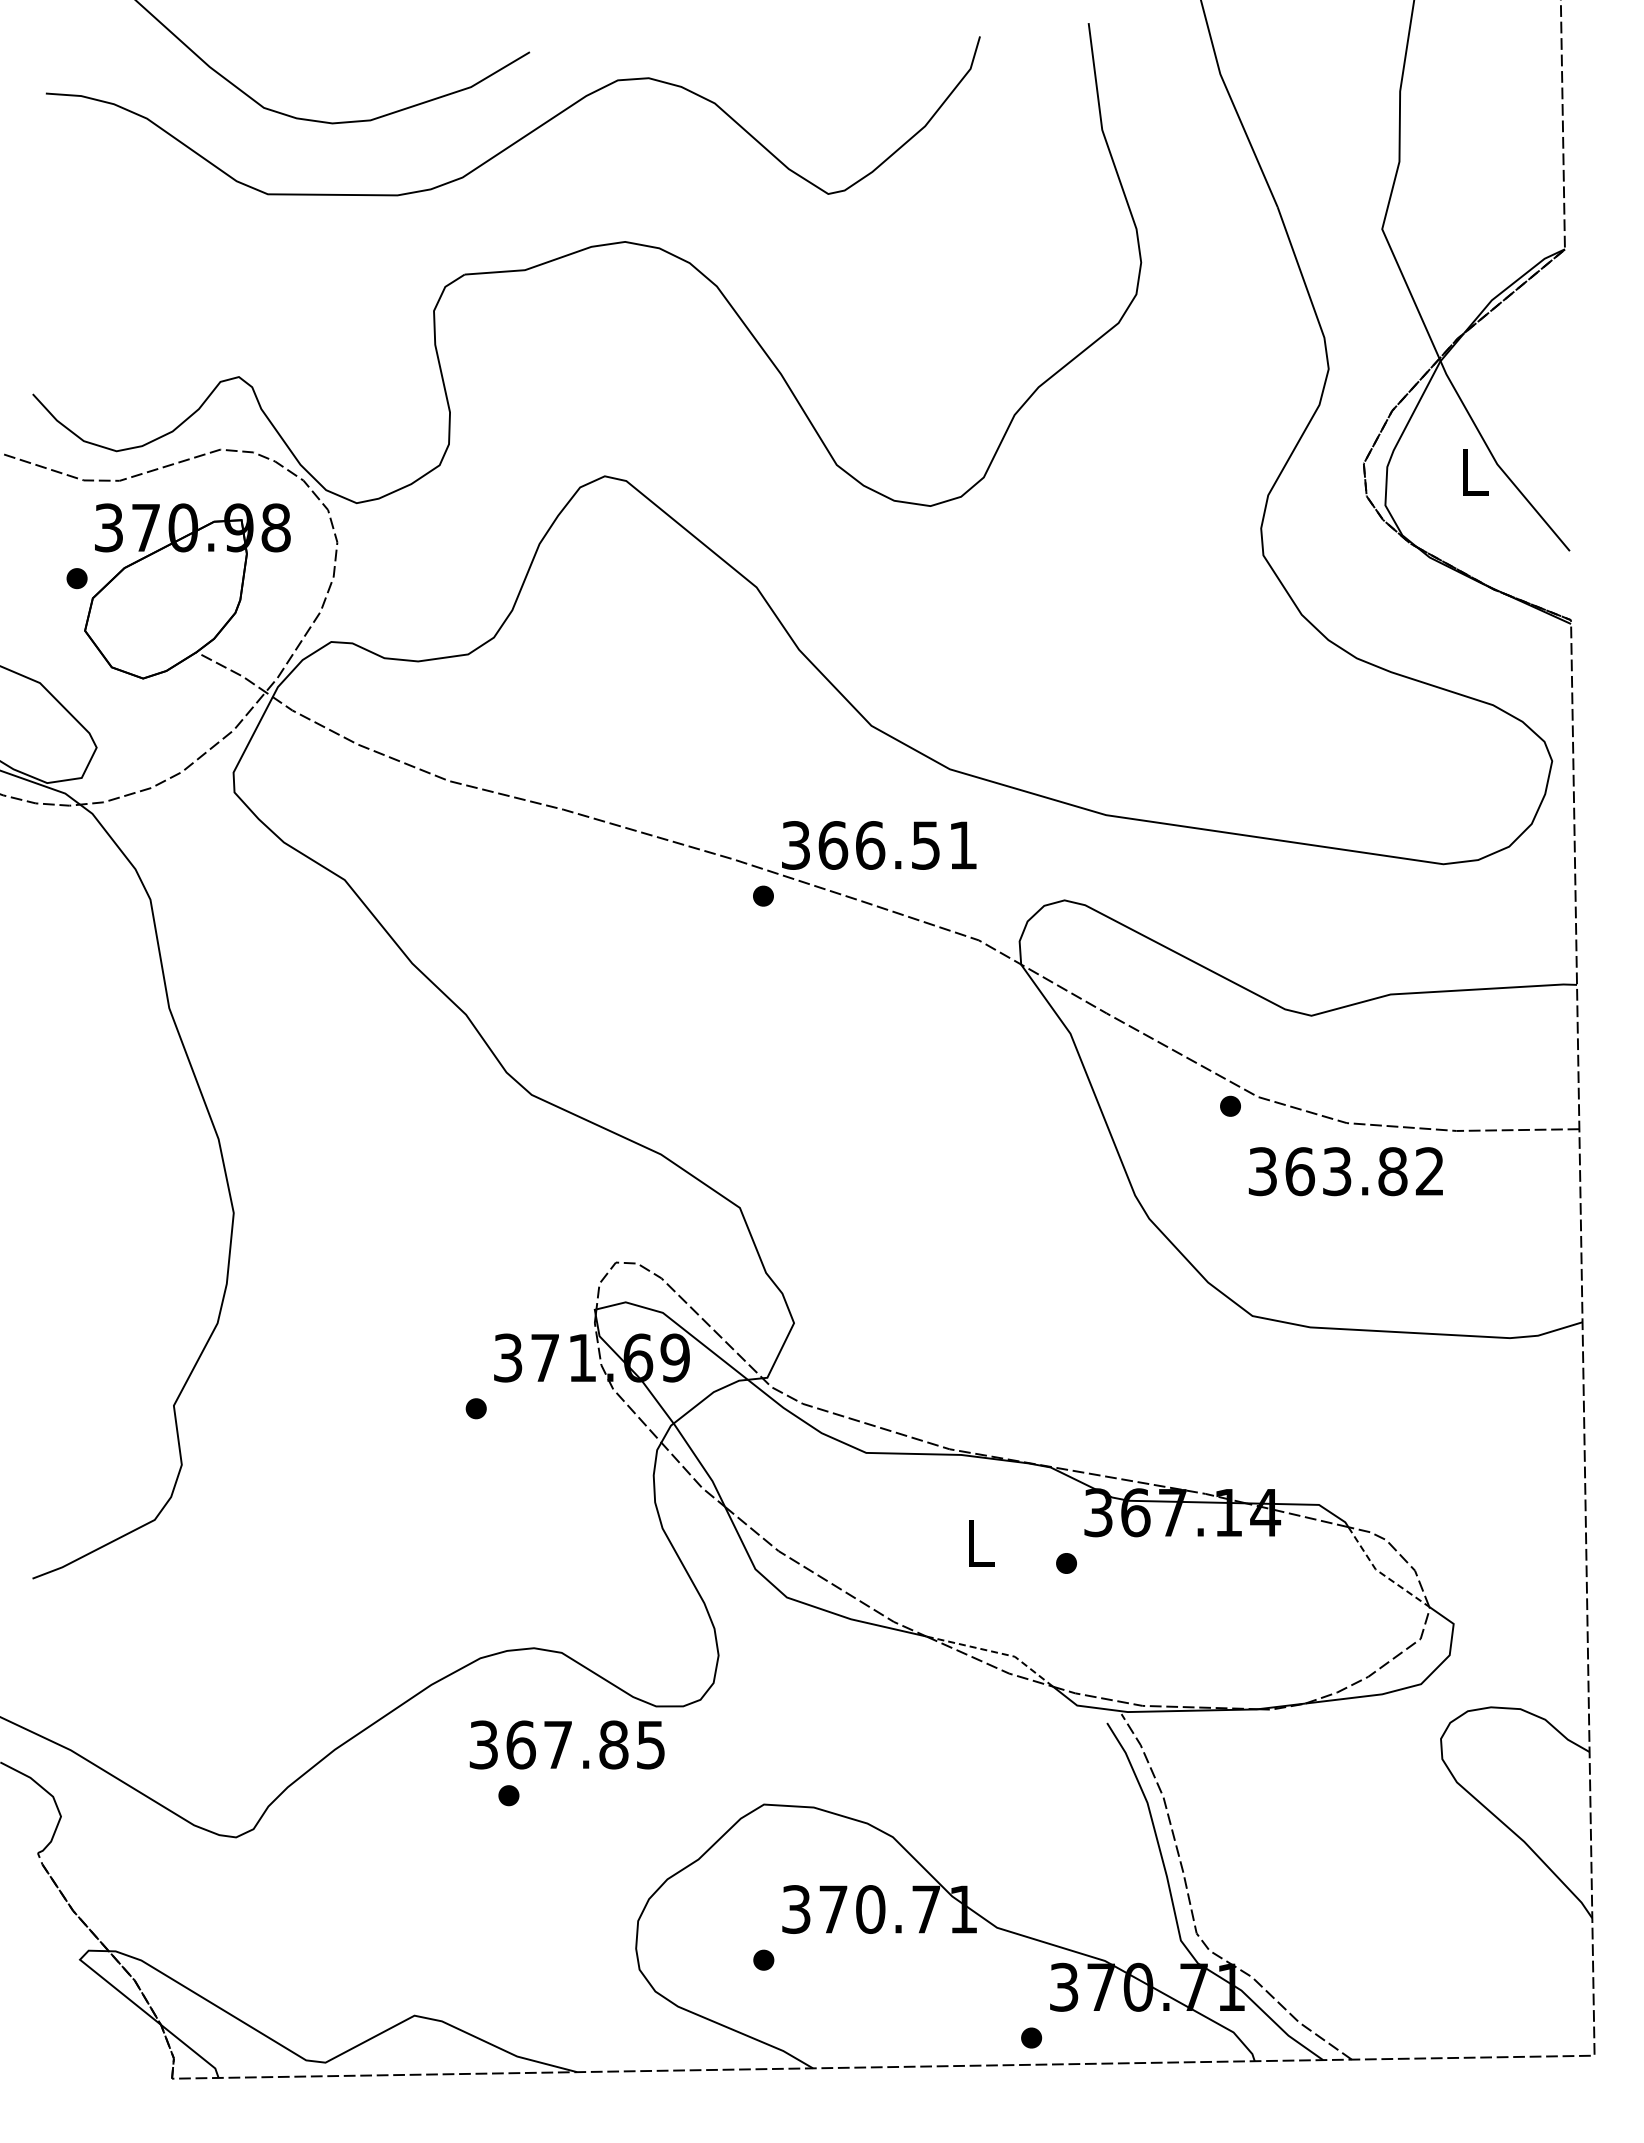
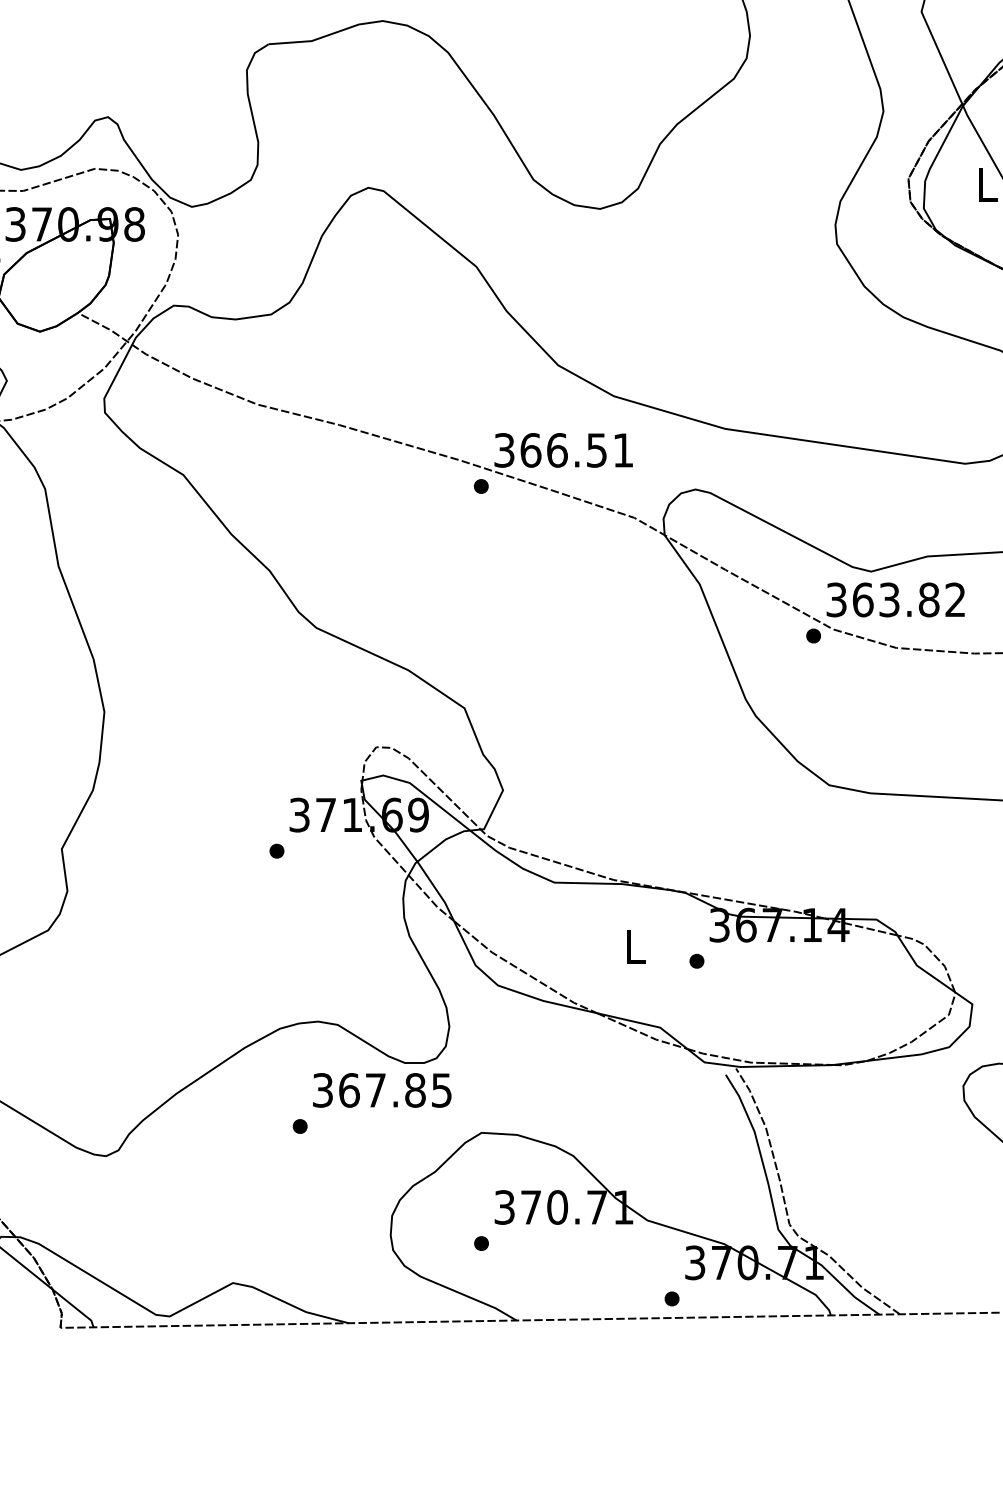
text: (1345, 1171) -> (895, 599), moved
line: (1381, 1573) -> (921, 968), dashed -> solid
line: (994, 1652) -> (645, 1024), dashed -> solid
text: (566, 1744) -> (381, 1090), moved

